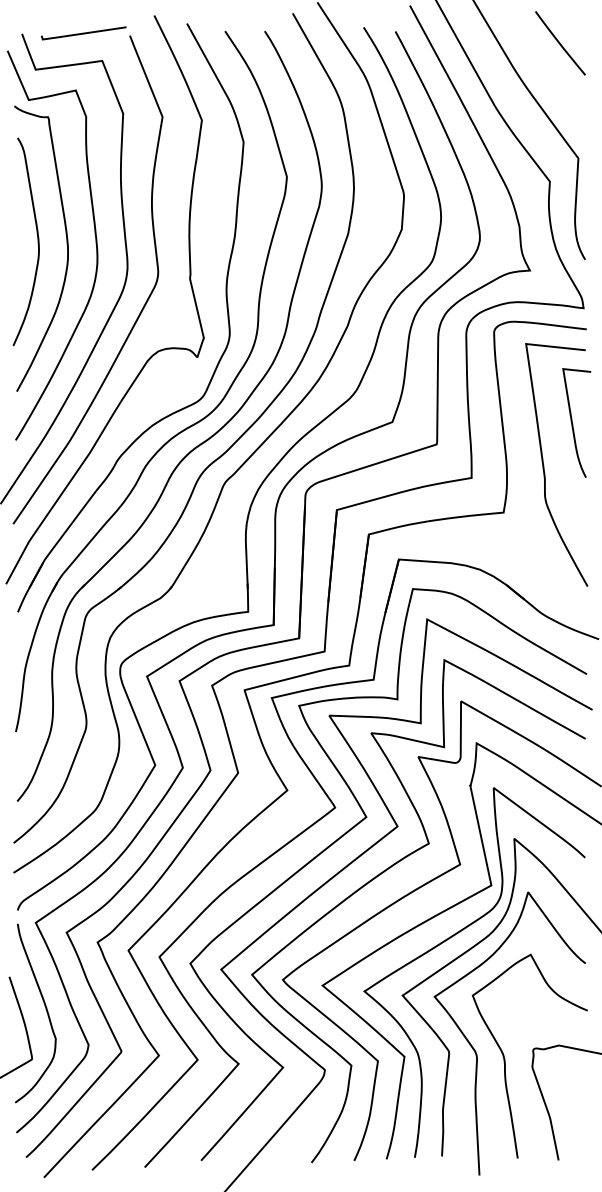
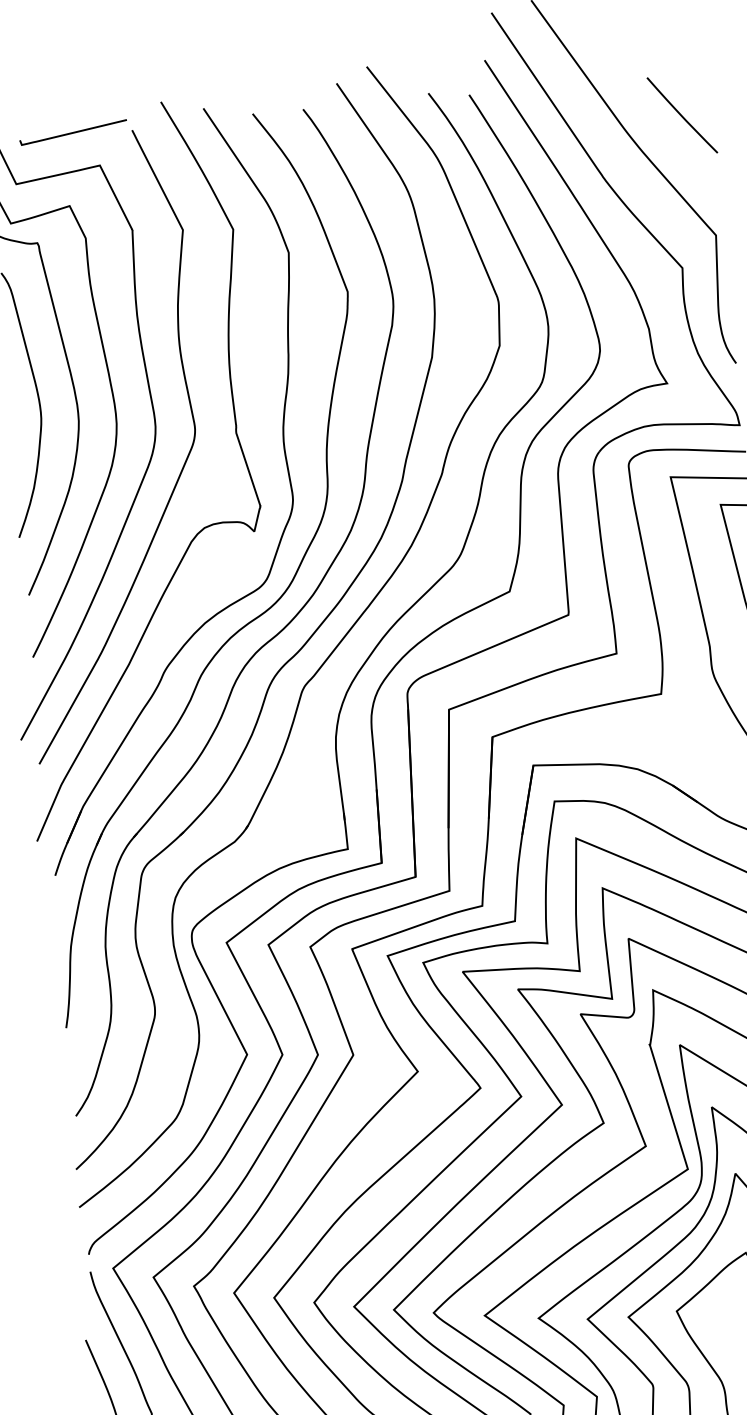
line: (560, 43) -> (682, 115), moved

